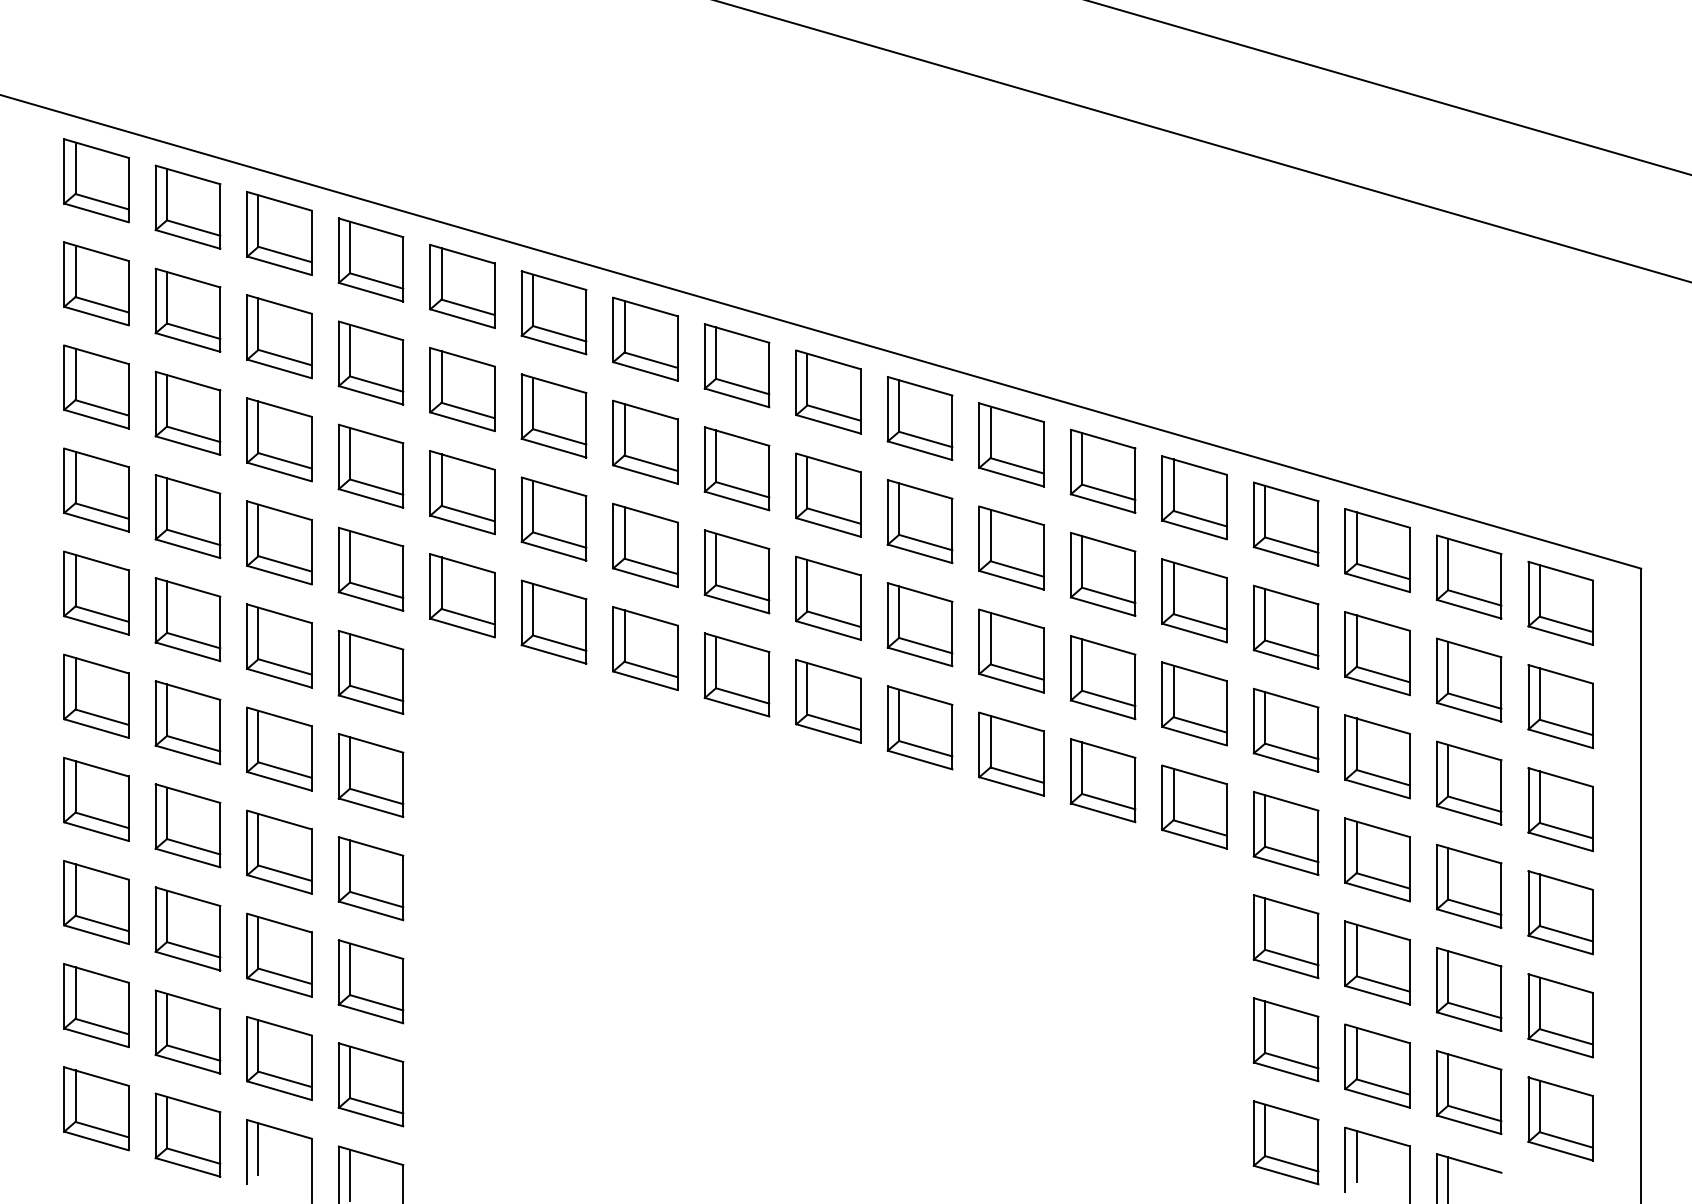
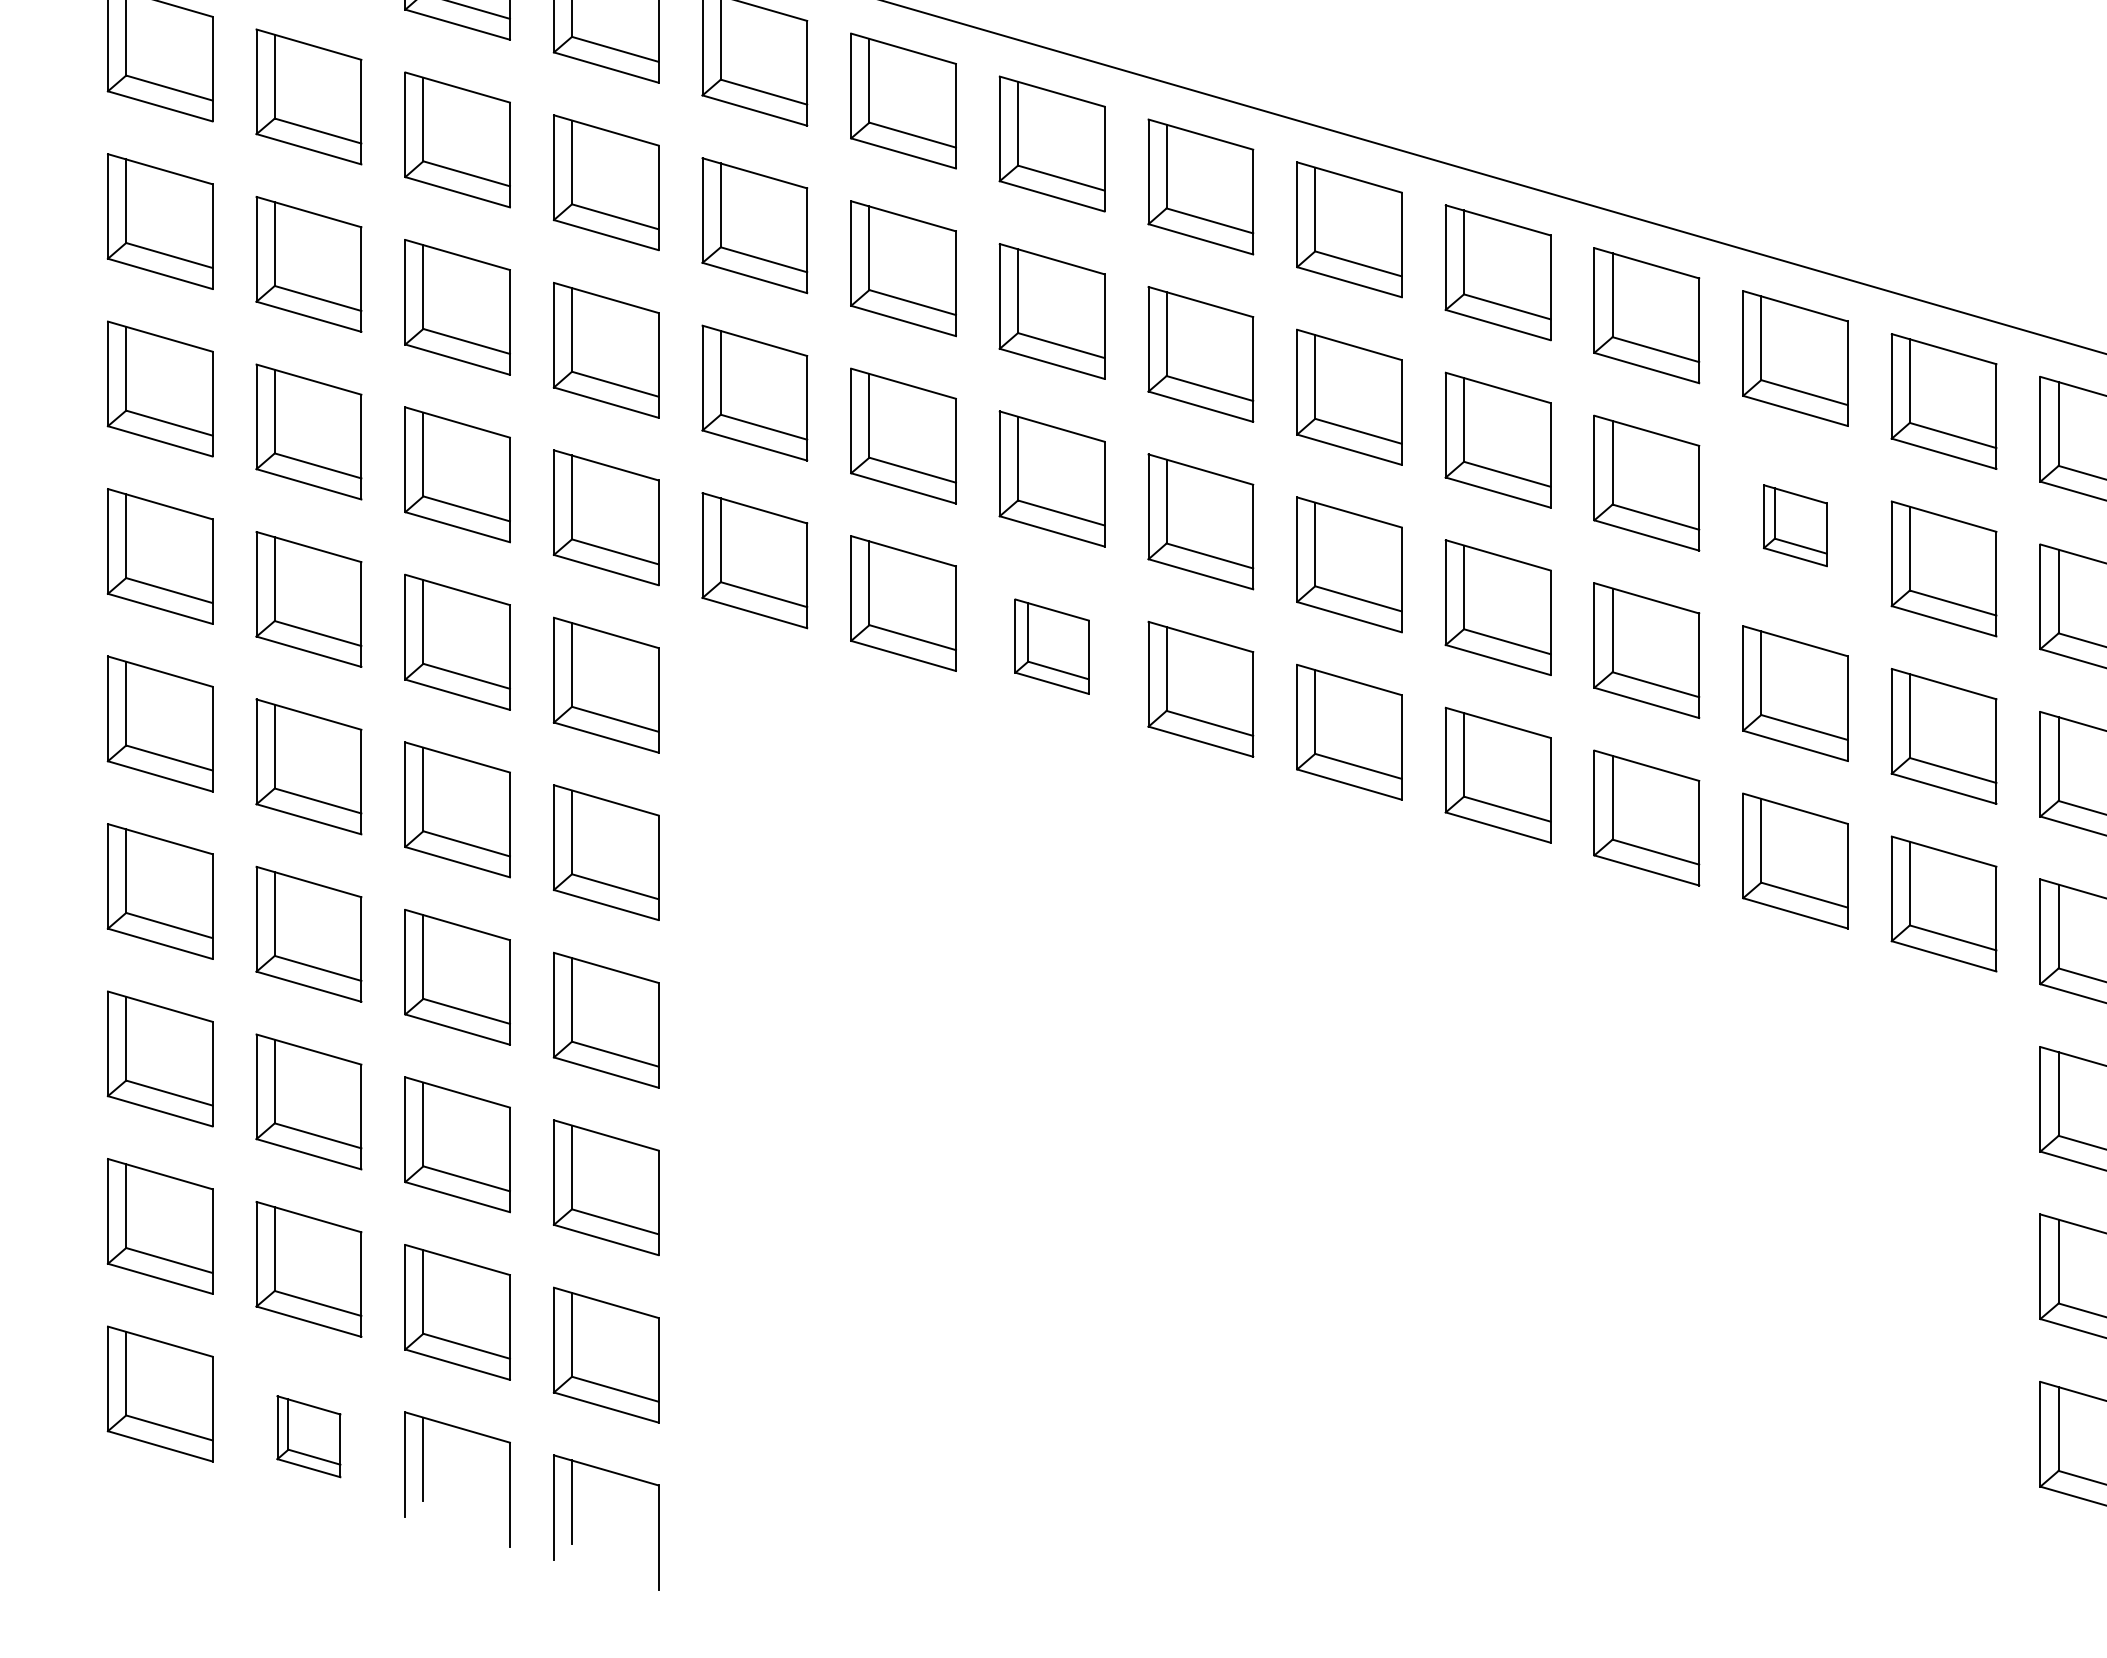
part: (1102, 573) -> (1794, 524), size x0.6
part: (645, 648) -> (1052, 646), size x0.7
part: (187, 1134) -> (308, 1435), size x0.6

